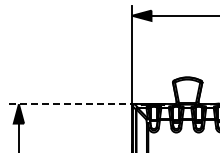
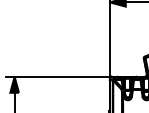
line: (72, 104) -> (59, 76), dashed -> solid

